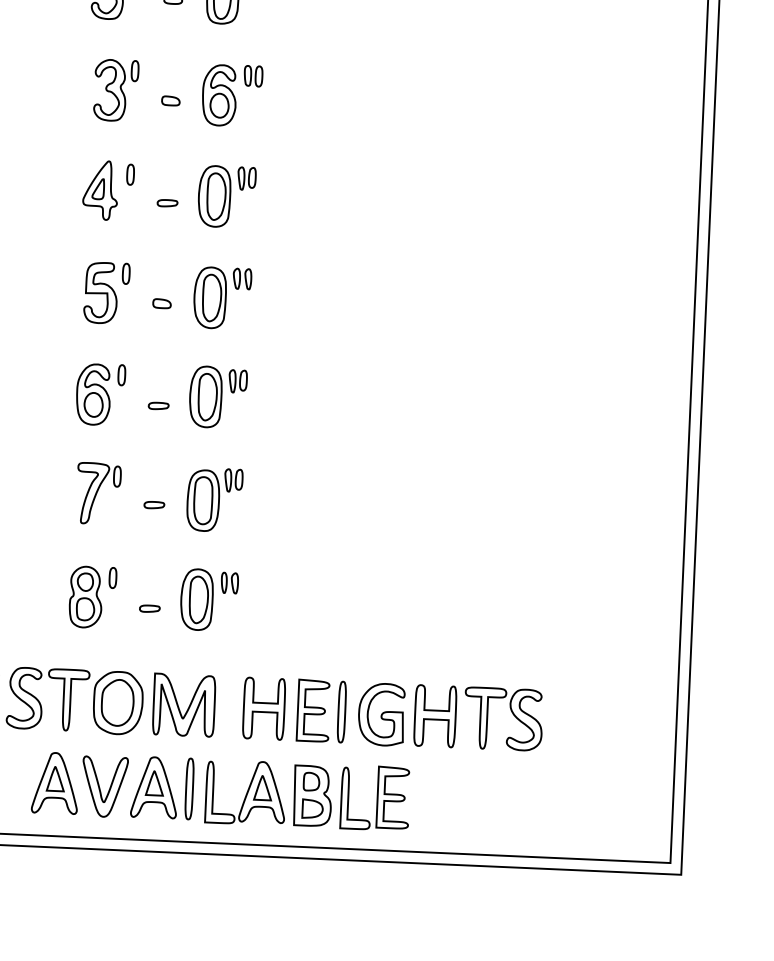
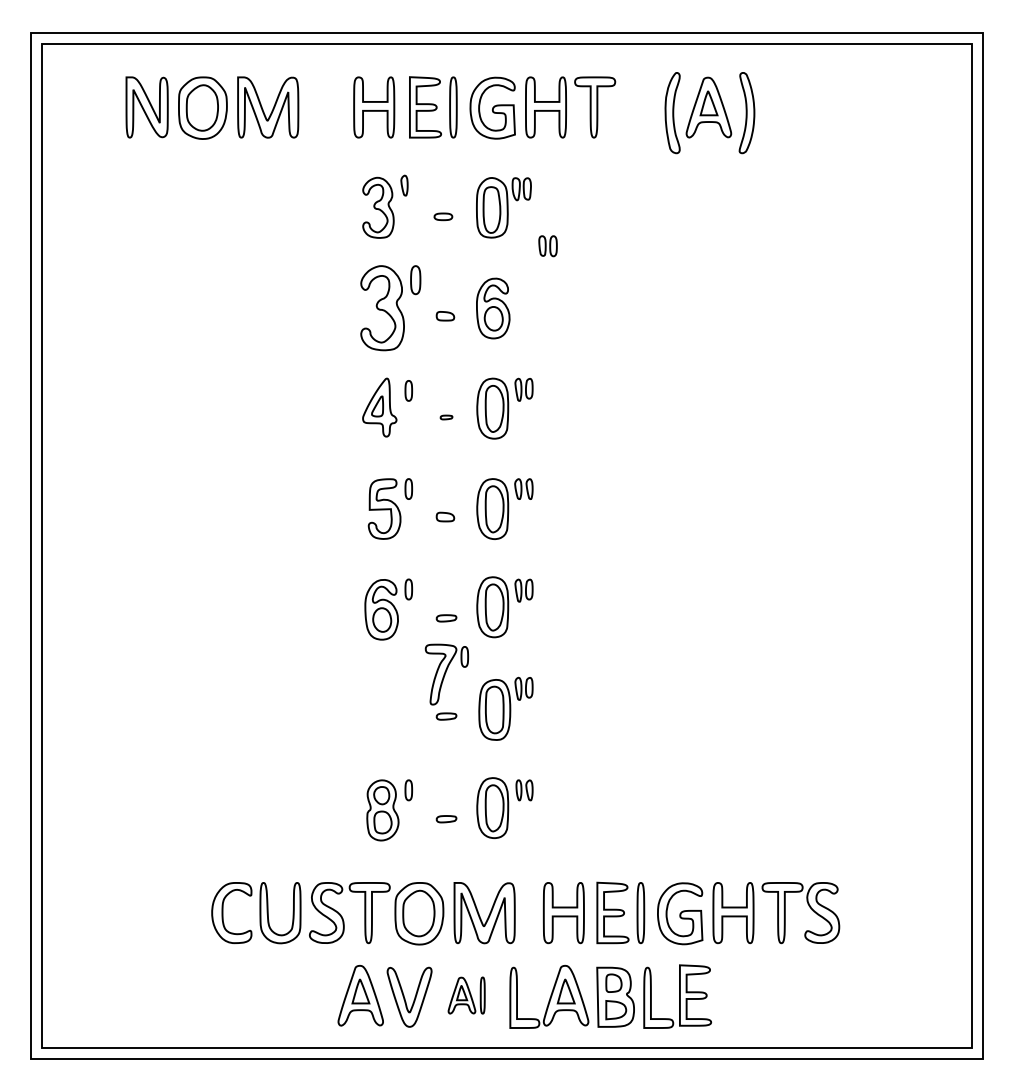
part: (252, 76) -> (547, 246), moved
part: (116, 90) -> (391, 308), size x1.4
part: (167, 203) -> (446, 417), size x0.6
part: (98, 493) -> (446, 674), moved
part: (162, 787) -> (466, 995), size x0.6

